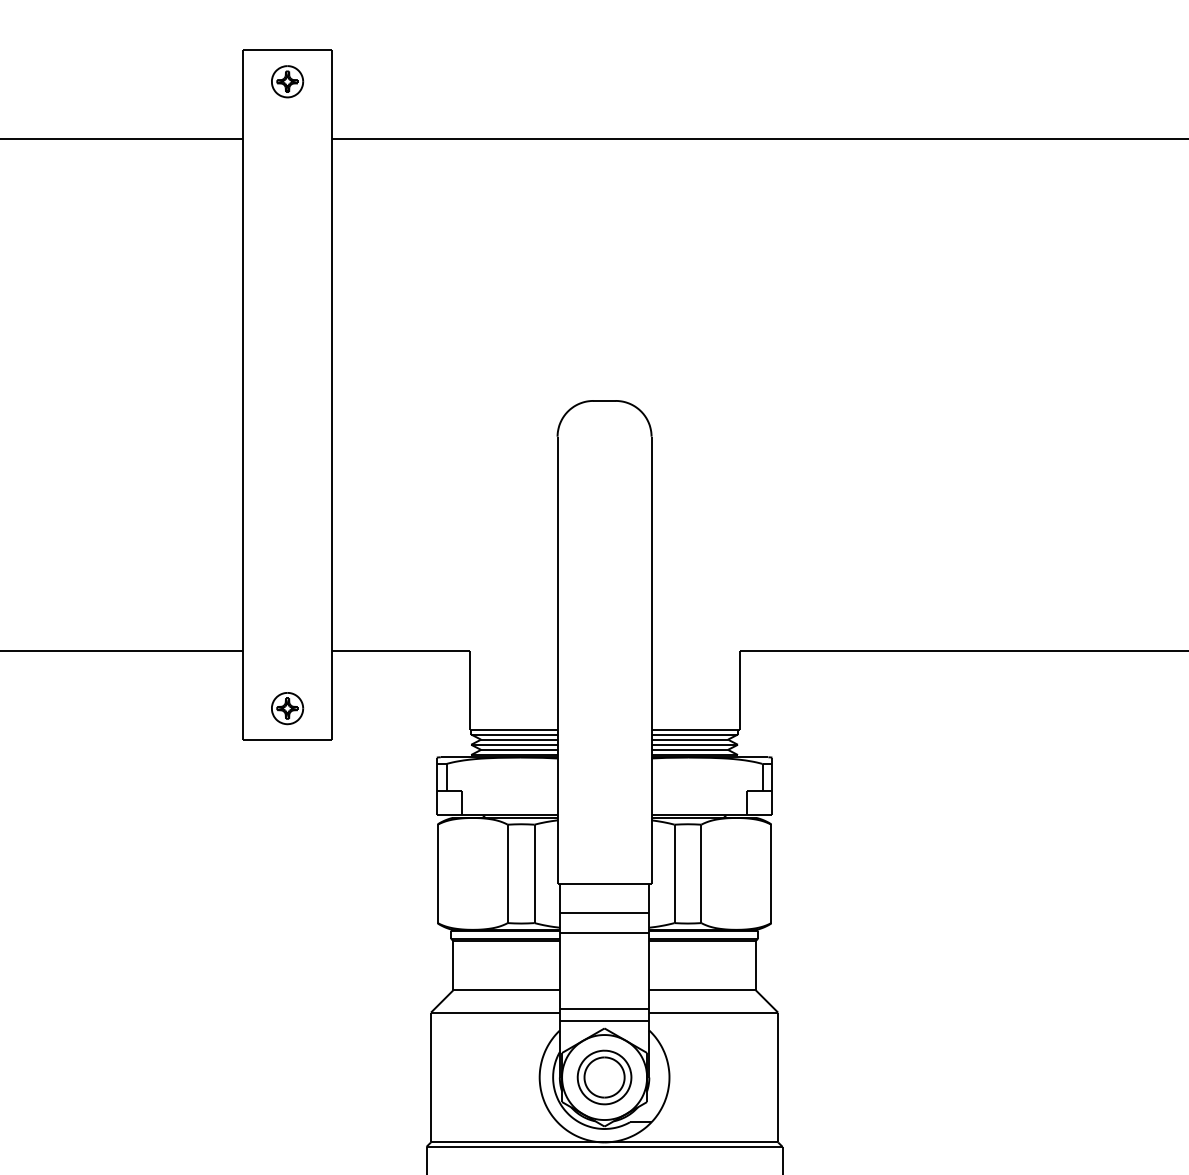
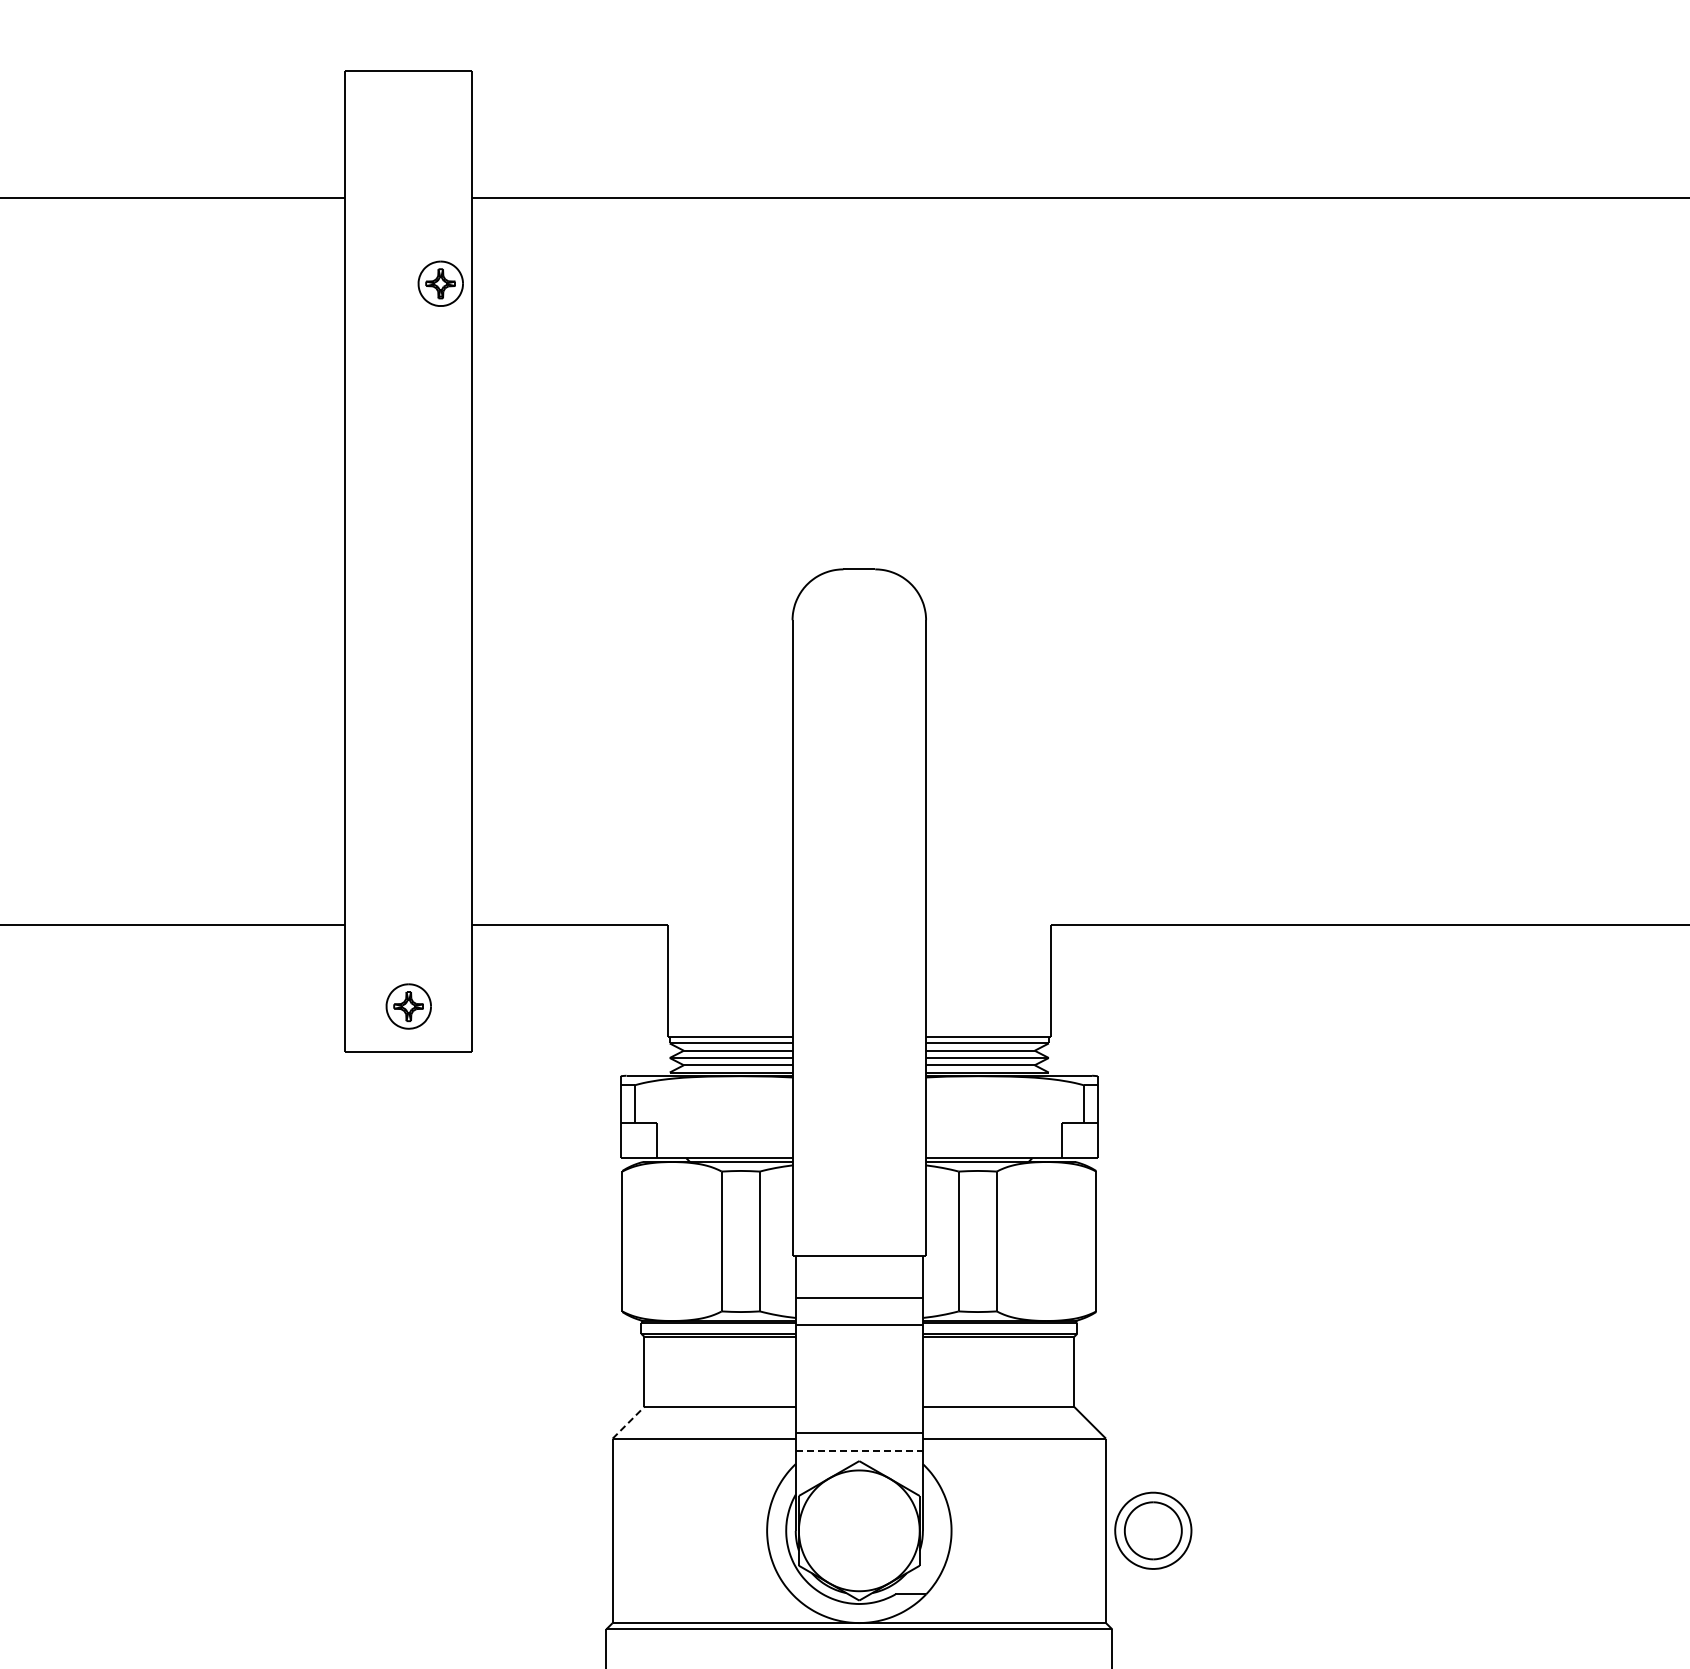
part: (287, 81) -> (440, 283), moved
line: (442, 1001) -> (628, 1422), solid -> dashed
line: (604, 1021) -> (859, 1451), solid -> dashed
part: (604, 1077) -> (1153, 1530), moved

